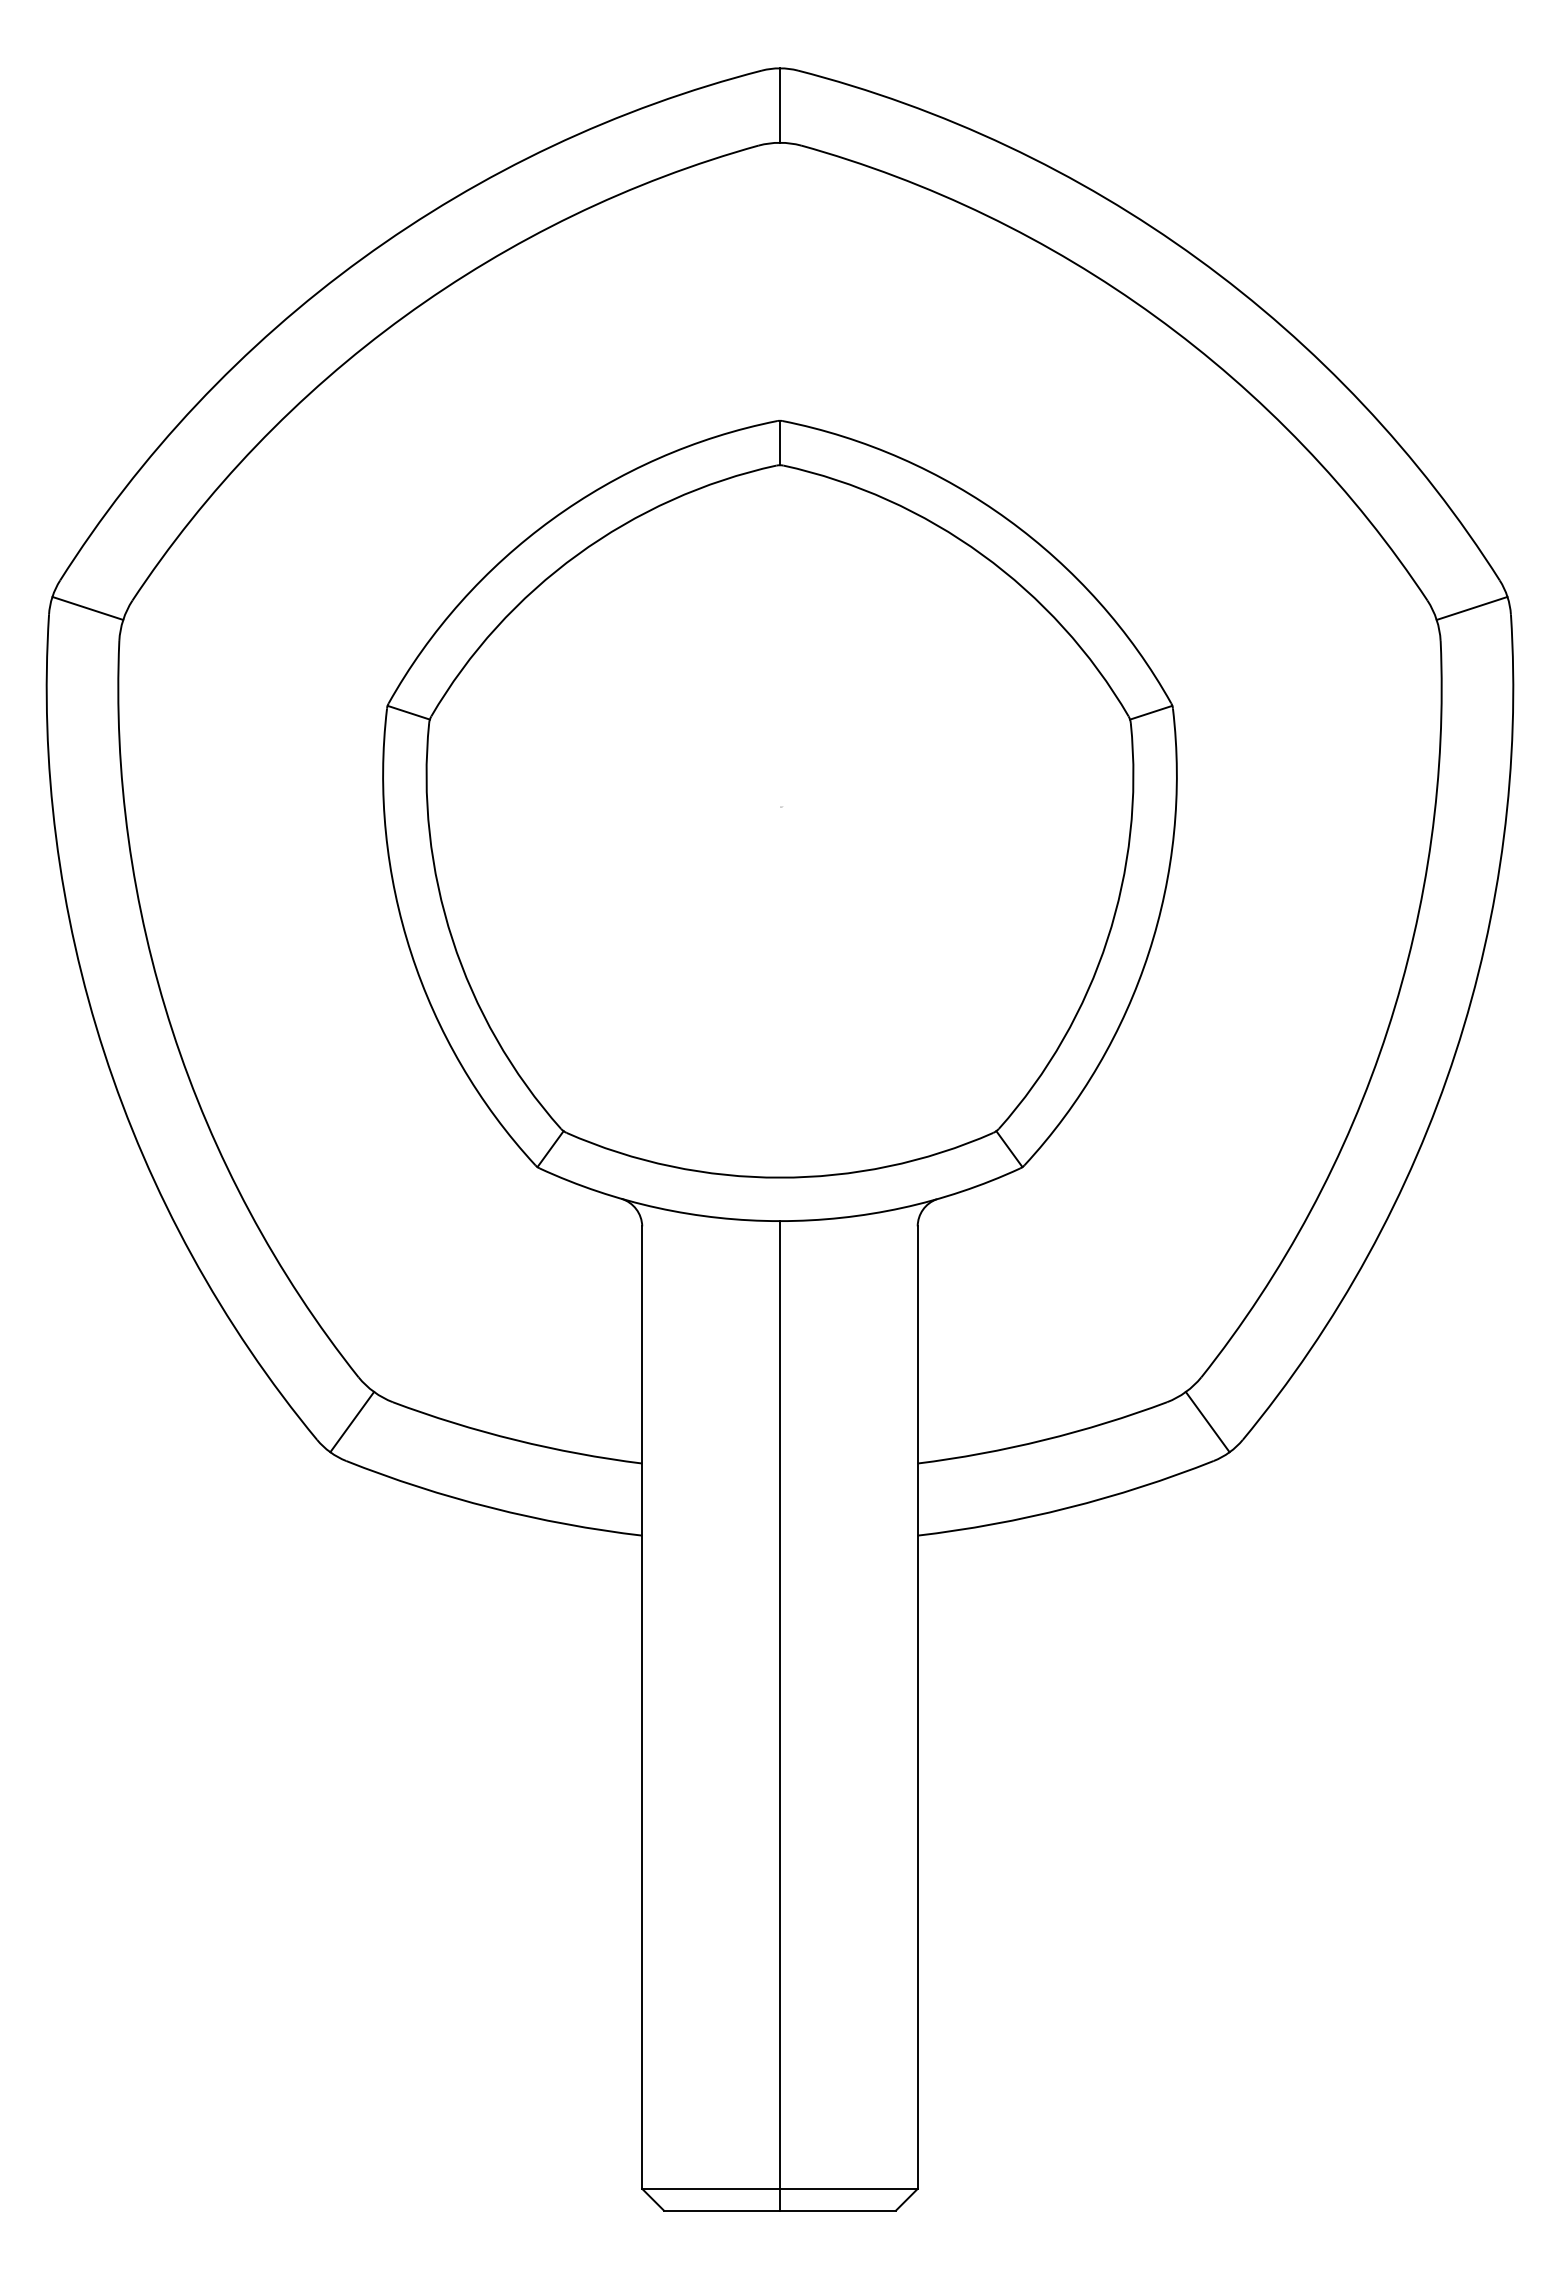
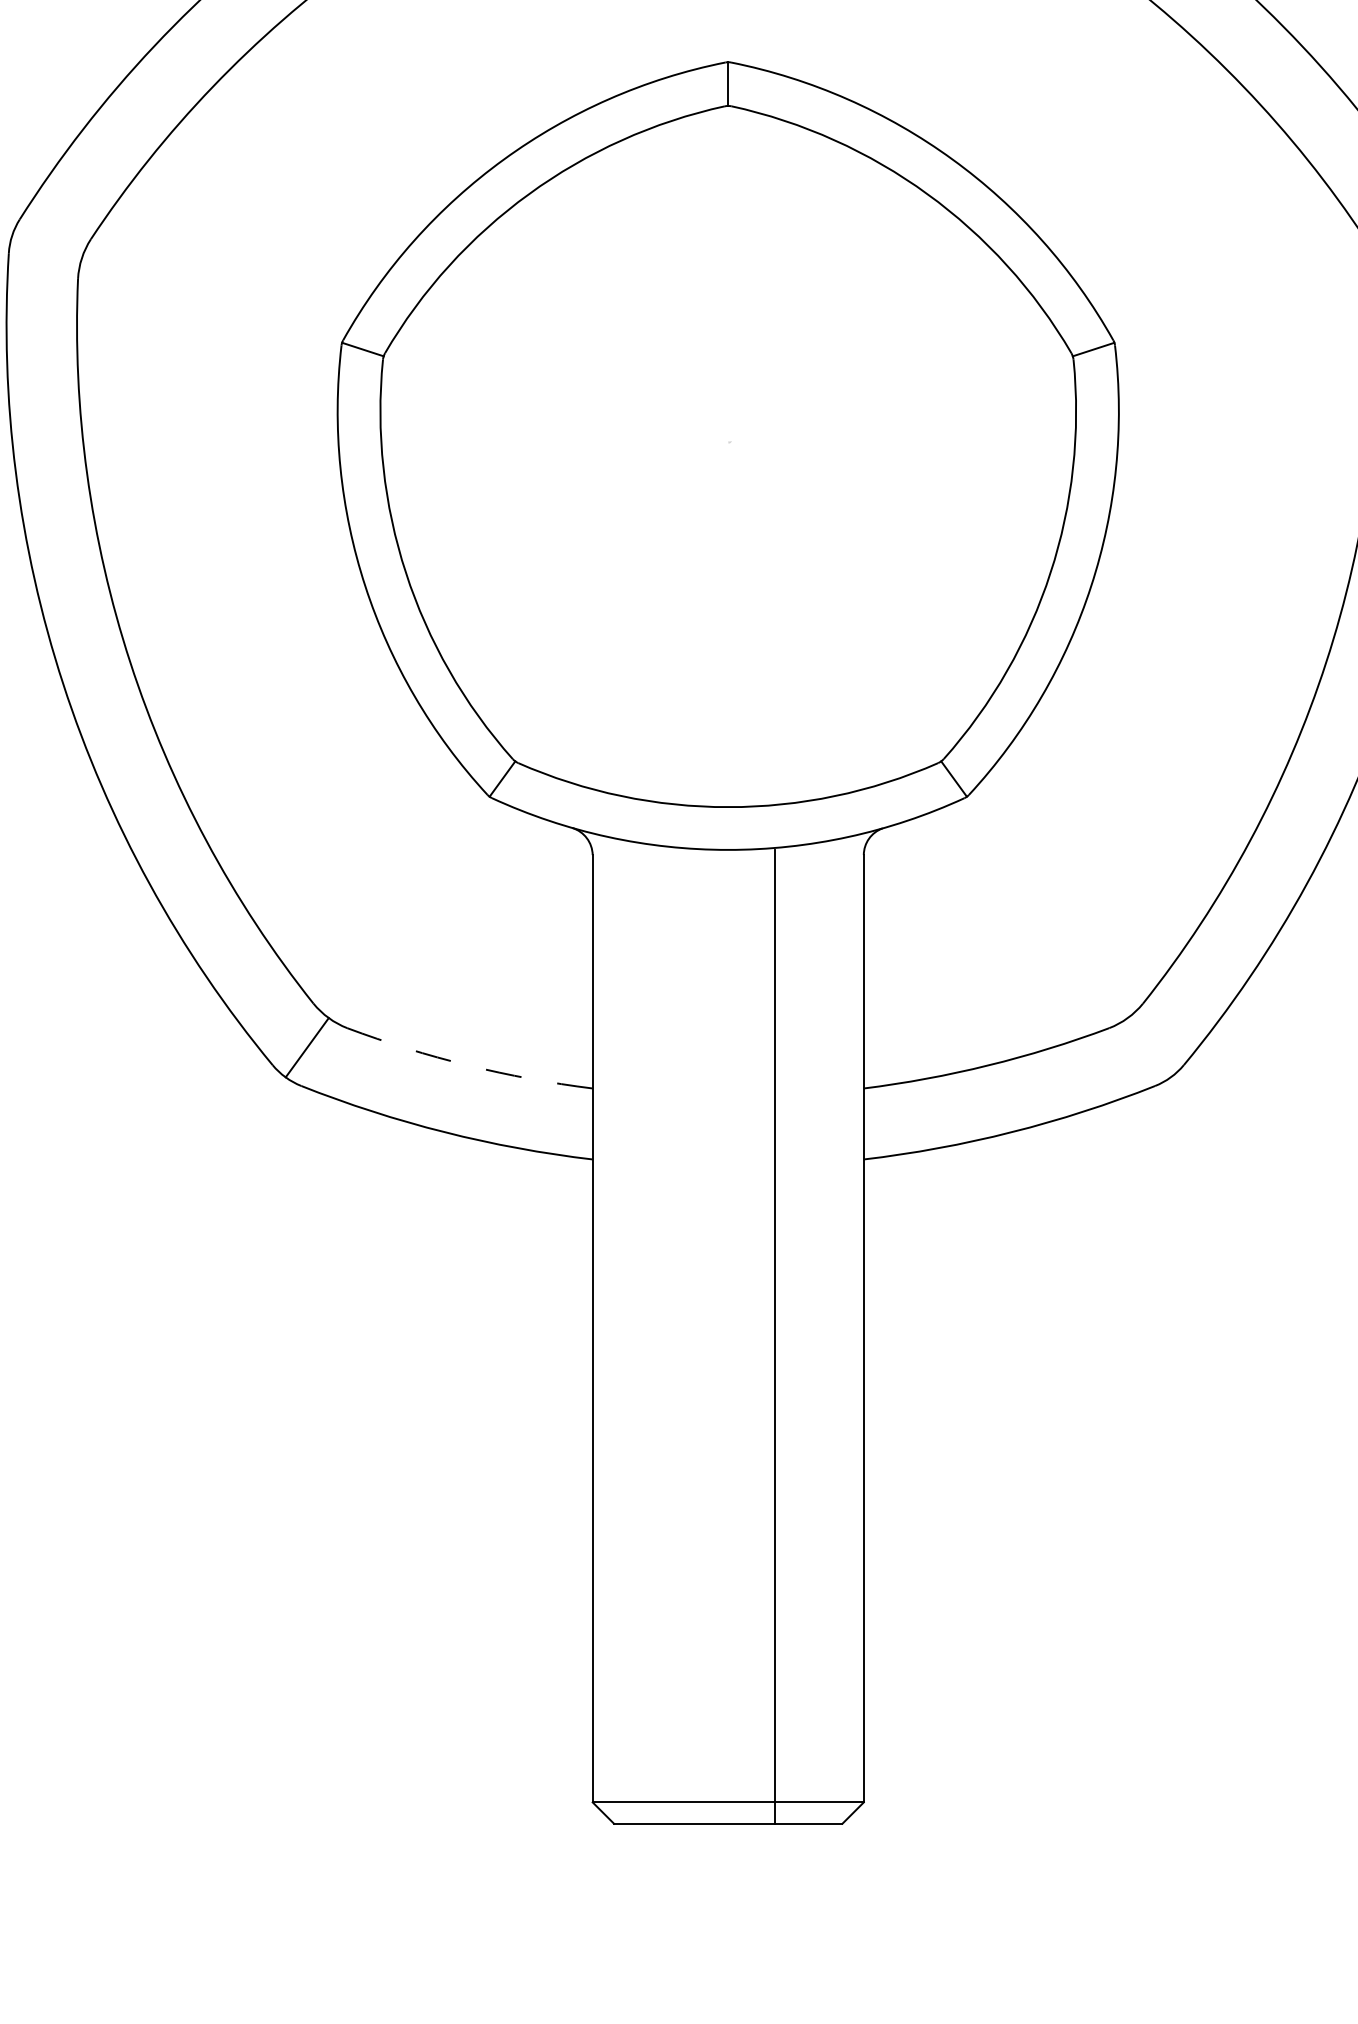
line: (87, 607) -> (46, 245), removed
line: (1207, 1422) -> (1149, 1048), removed
arc: (515, 1440) -> (467, 1065), solid -> dashed
line: (779, 1715) -> (774, 1336), moved

